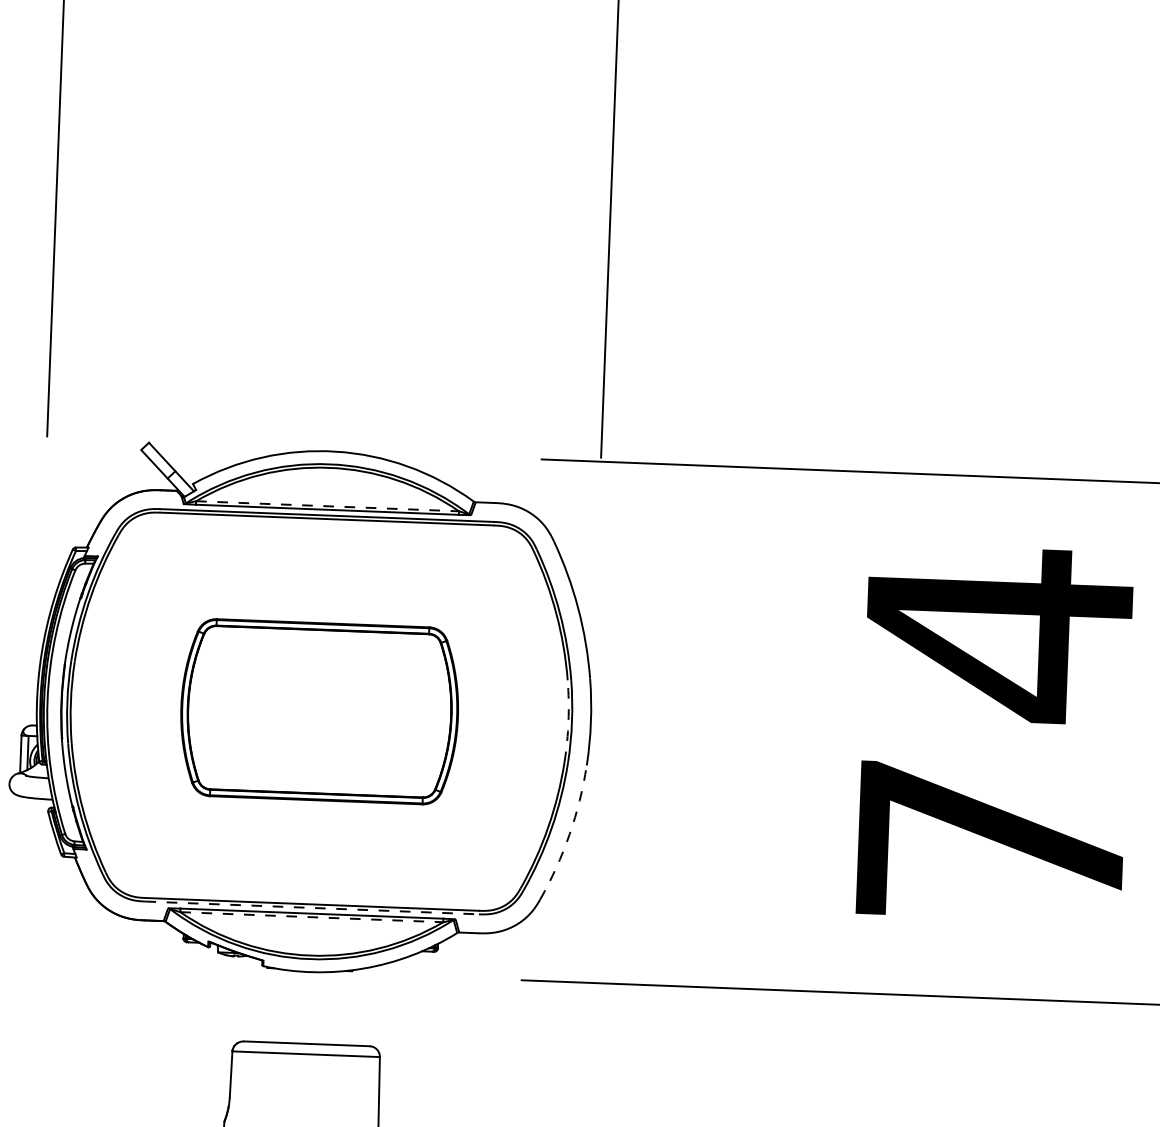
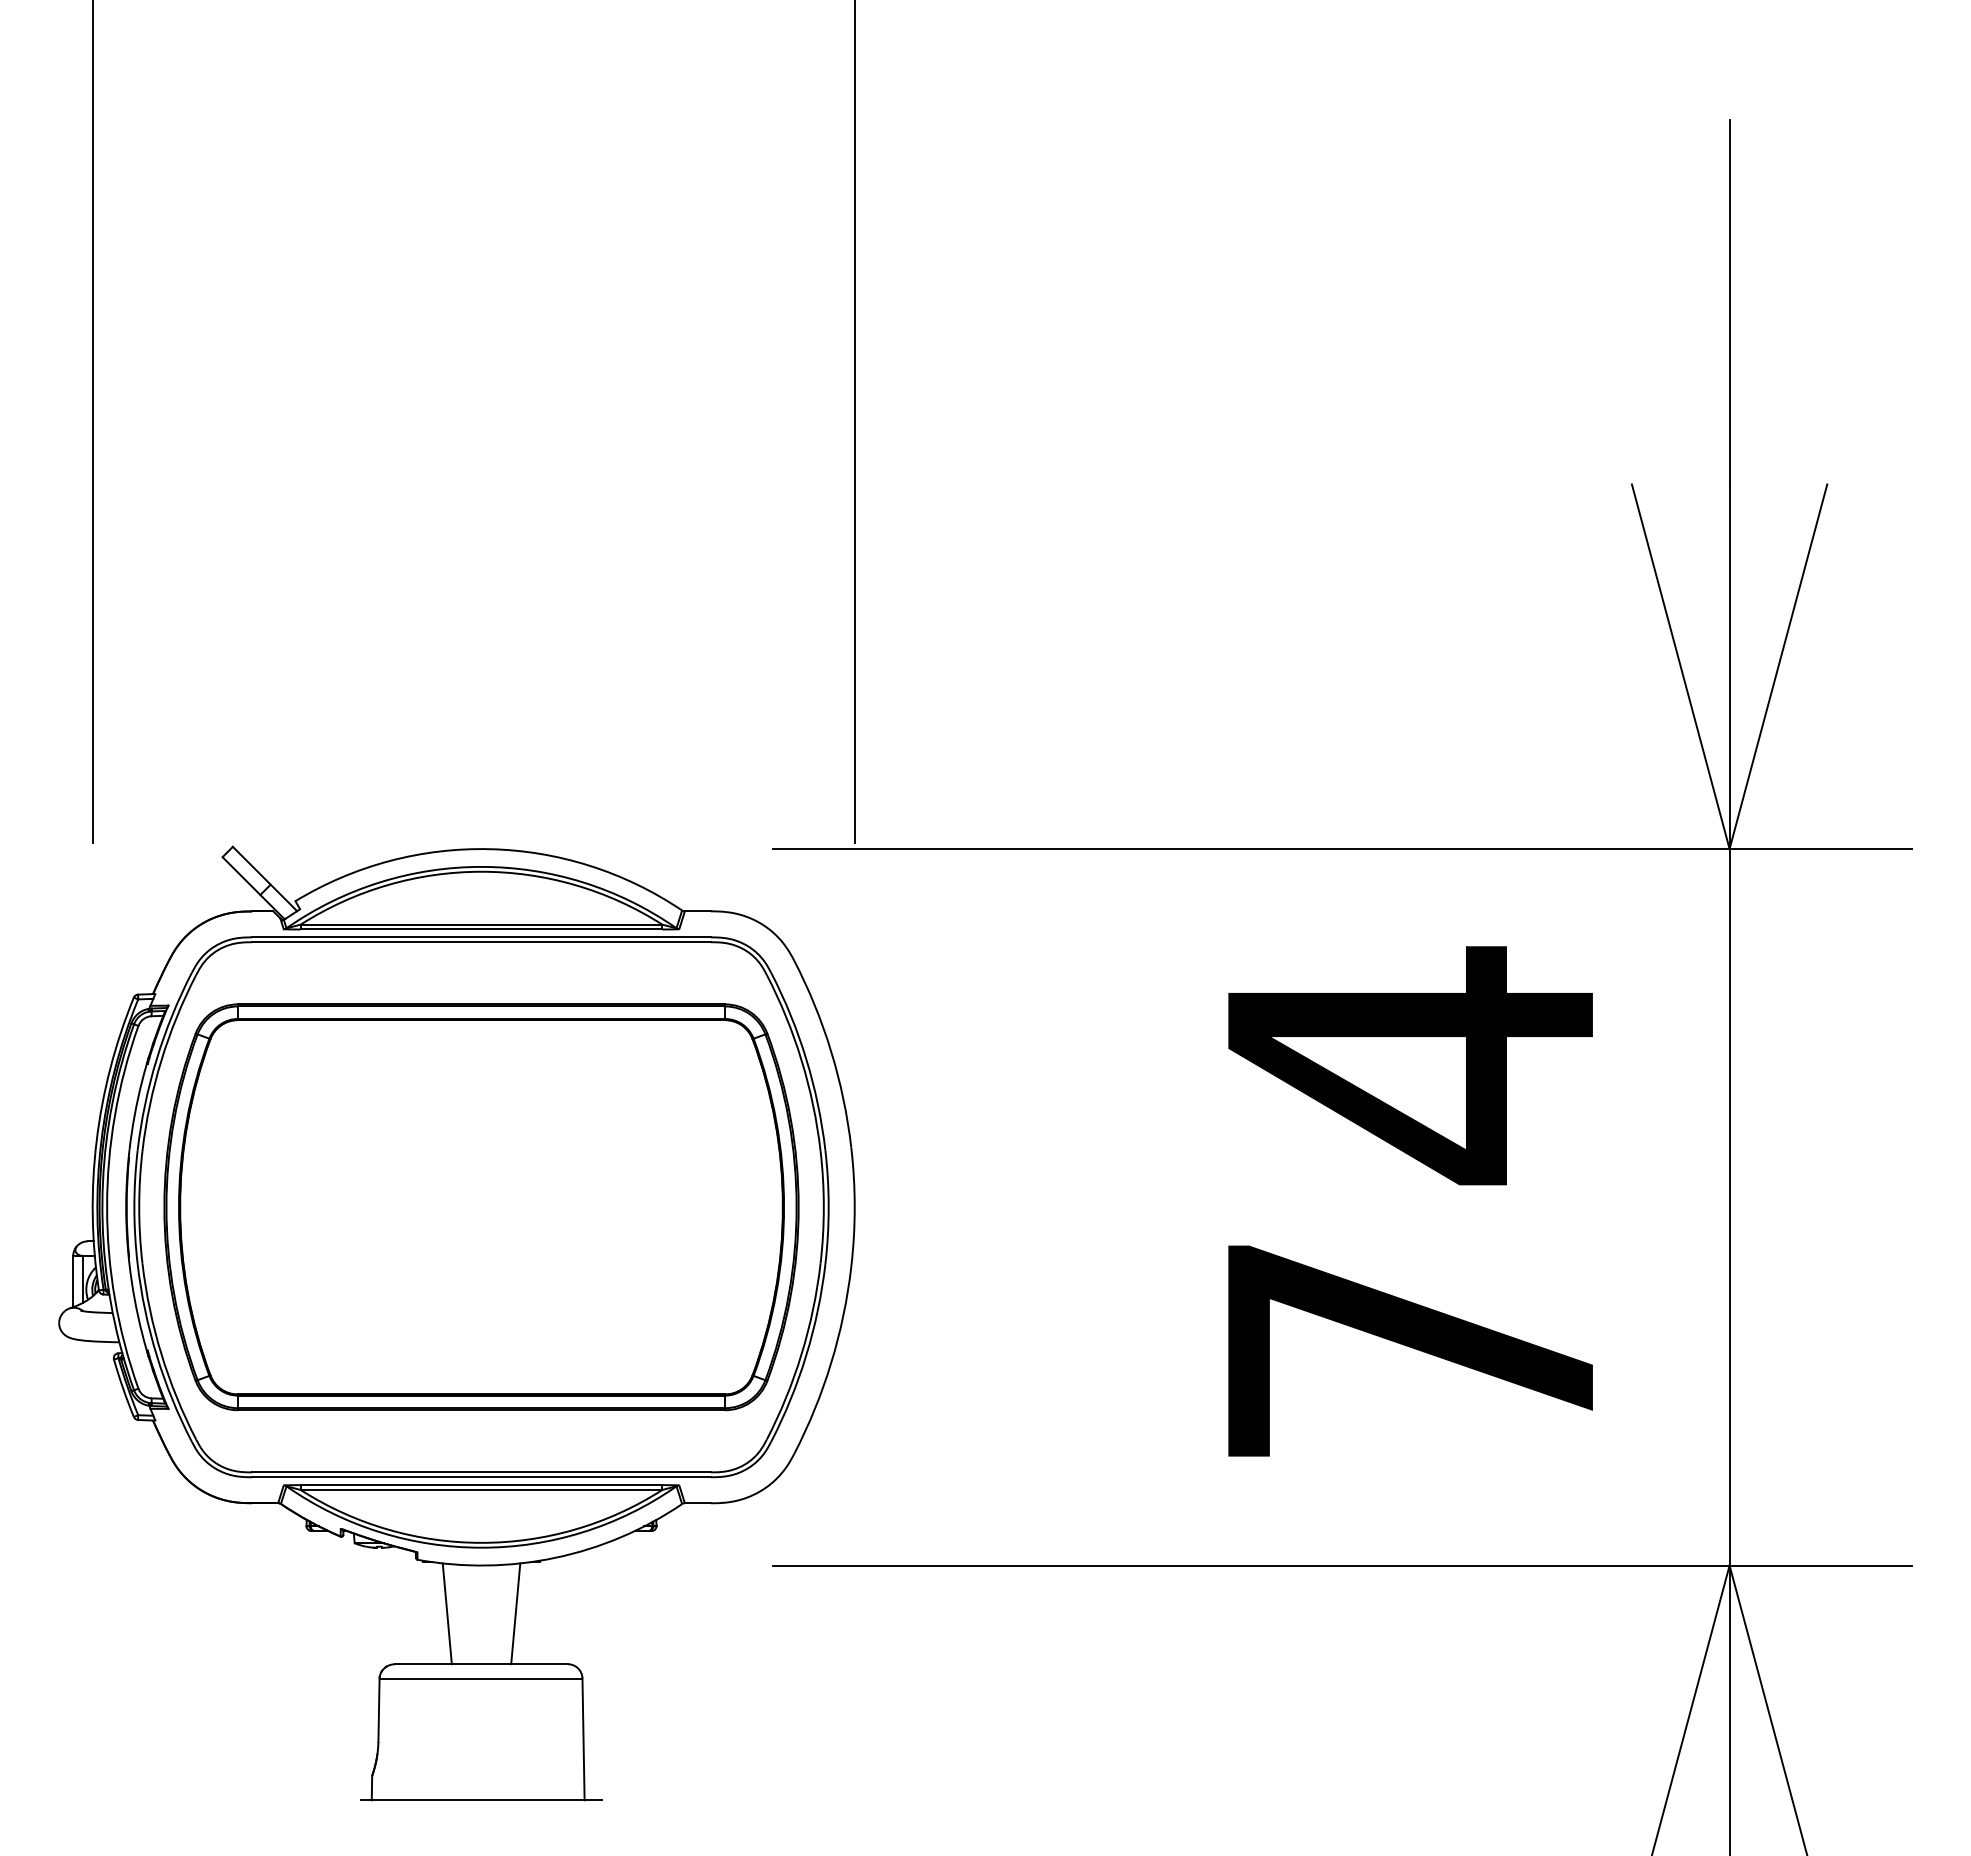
line: (327, 506) -> (481, 924), dashed -> solid
part: (319, 711) -> (481, 1207), size x1.67
arc: (568, 721) -> (823, 1207), dashed -> solid
arc: (569, 835) -> (831, 1363), dashed -> solid
line: (312, 908) -> (482, 1477), dashed -> solid
line: (311, 916) -> (481, 1489), dashed -> solid
line: (282, 1005) -> (446, 1613), added
line: (333, 1007) -> (515, 1613), added

